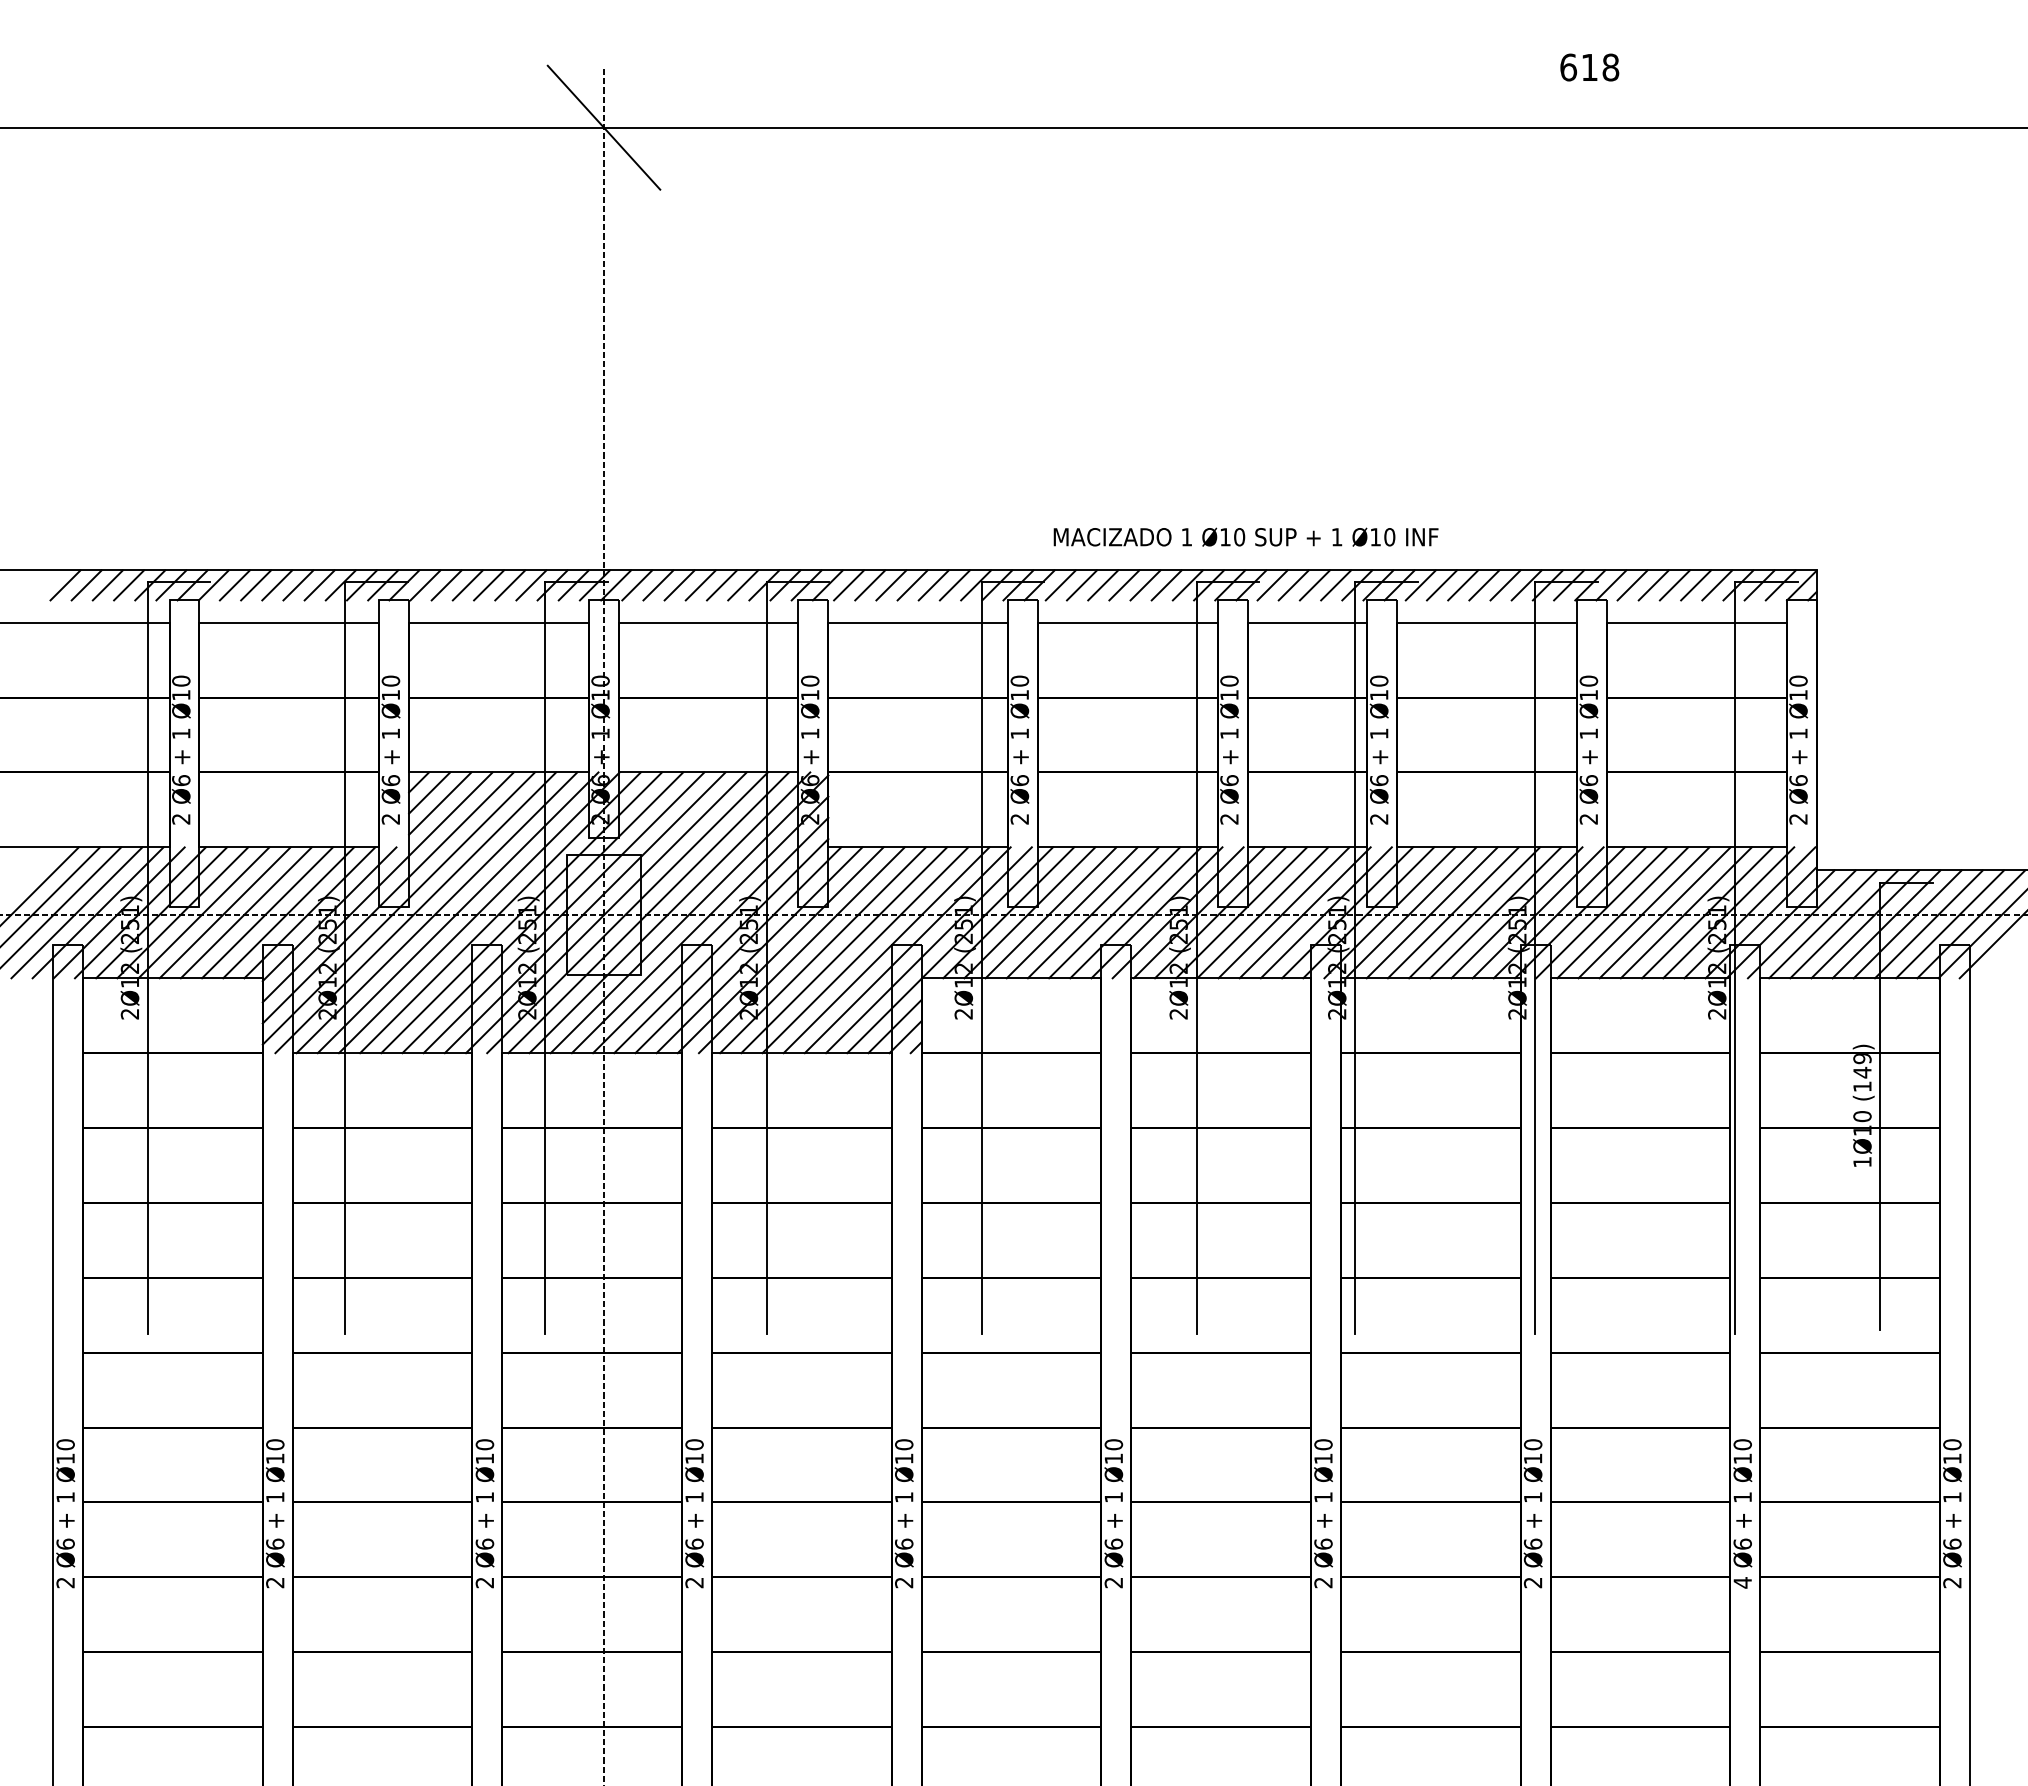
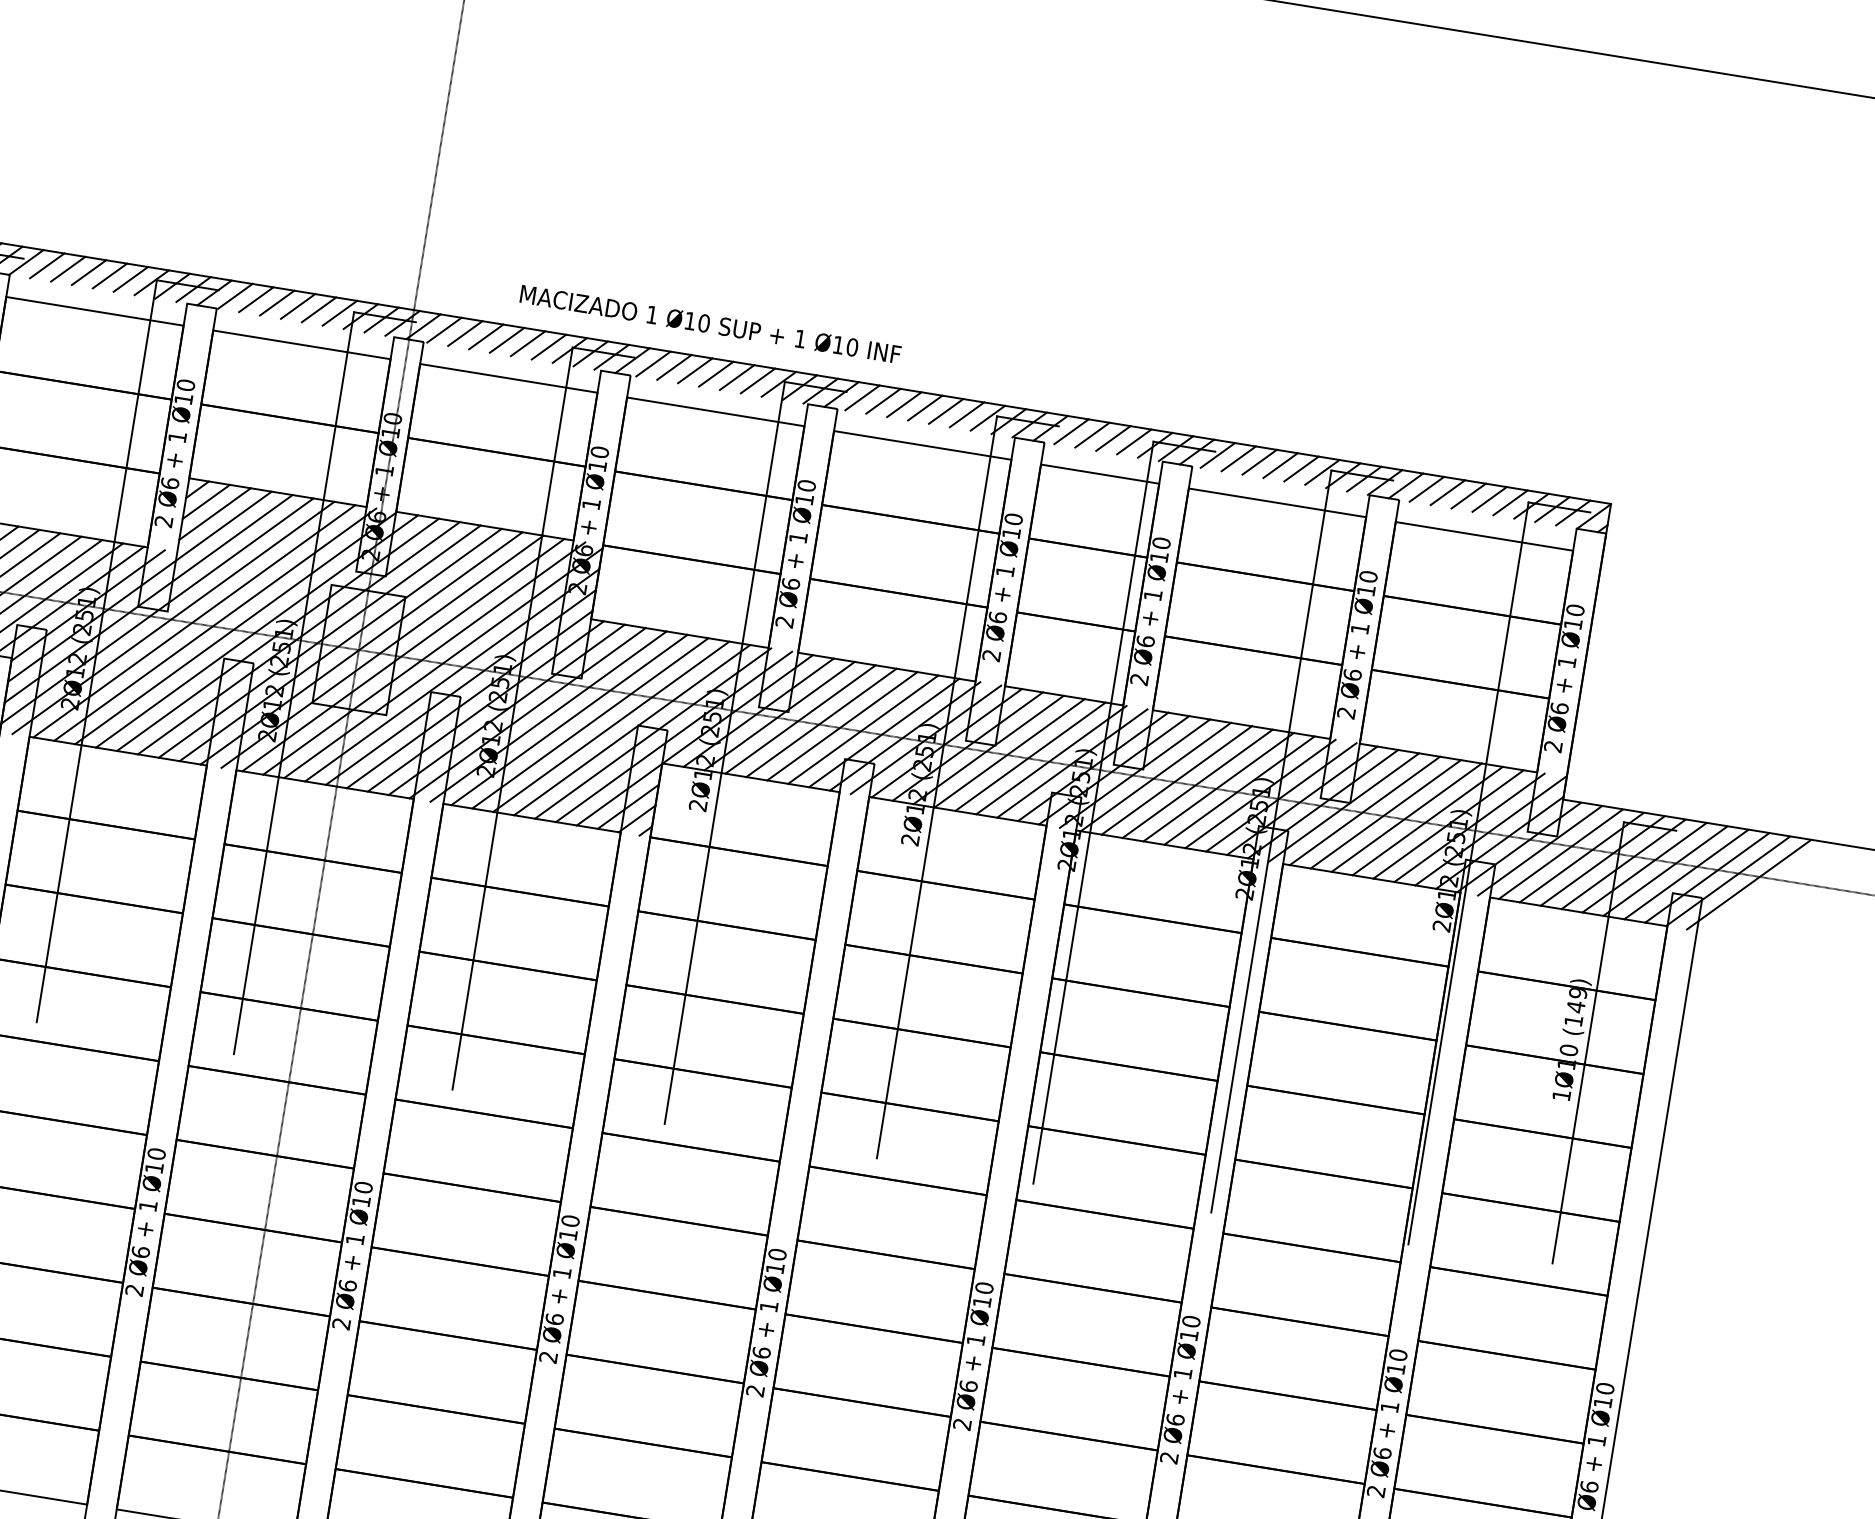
text: (1245, 536) -> (710, 323), moved
text: (1742, 1582) -> (1376, 1491), 4 -> 2

